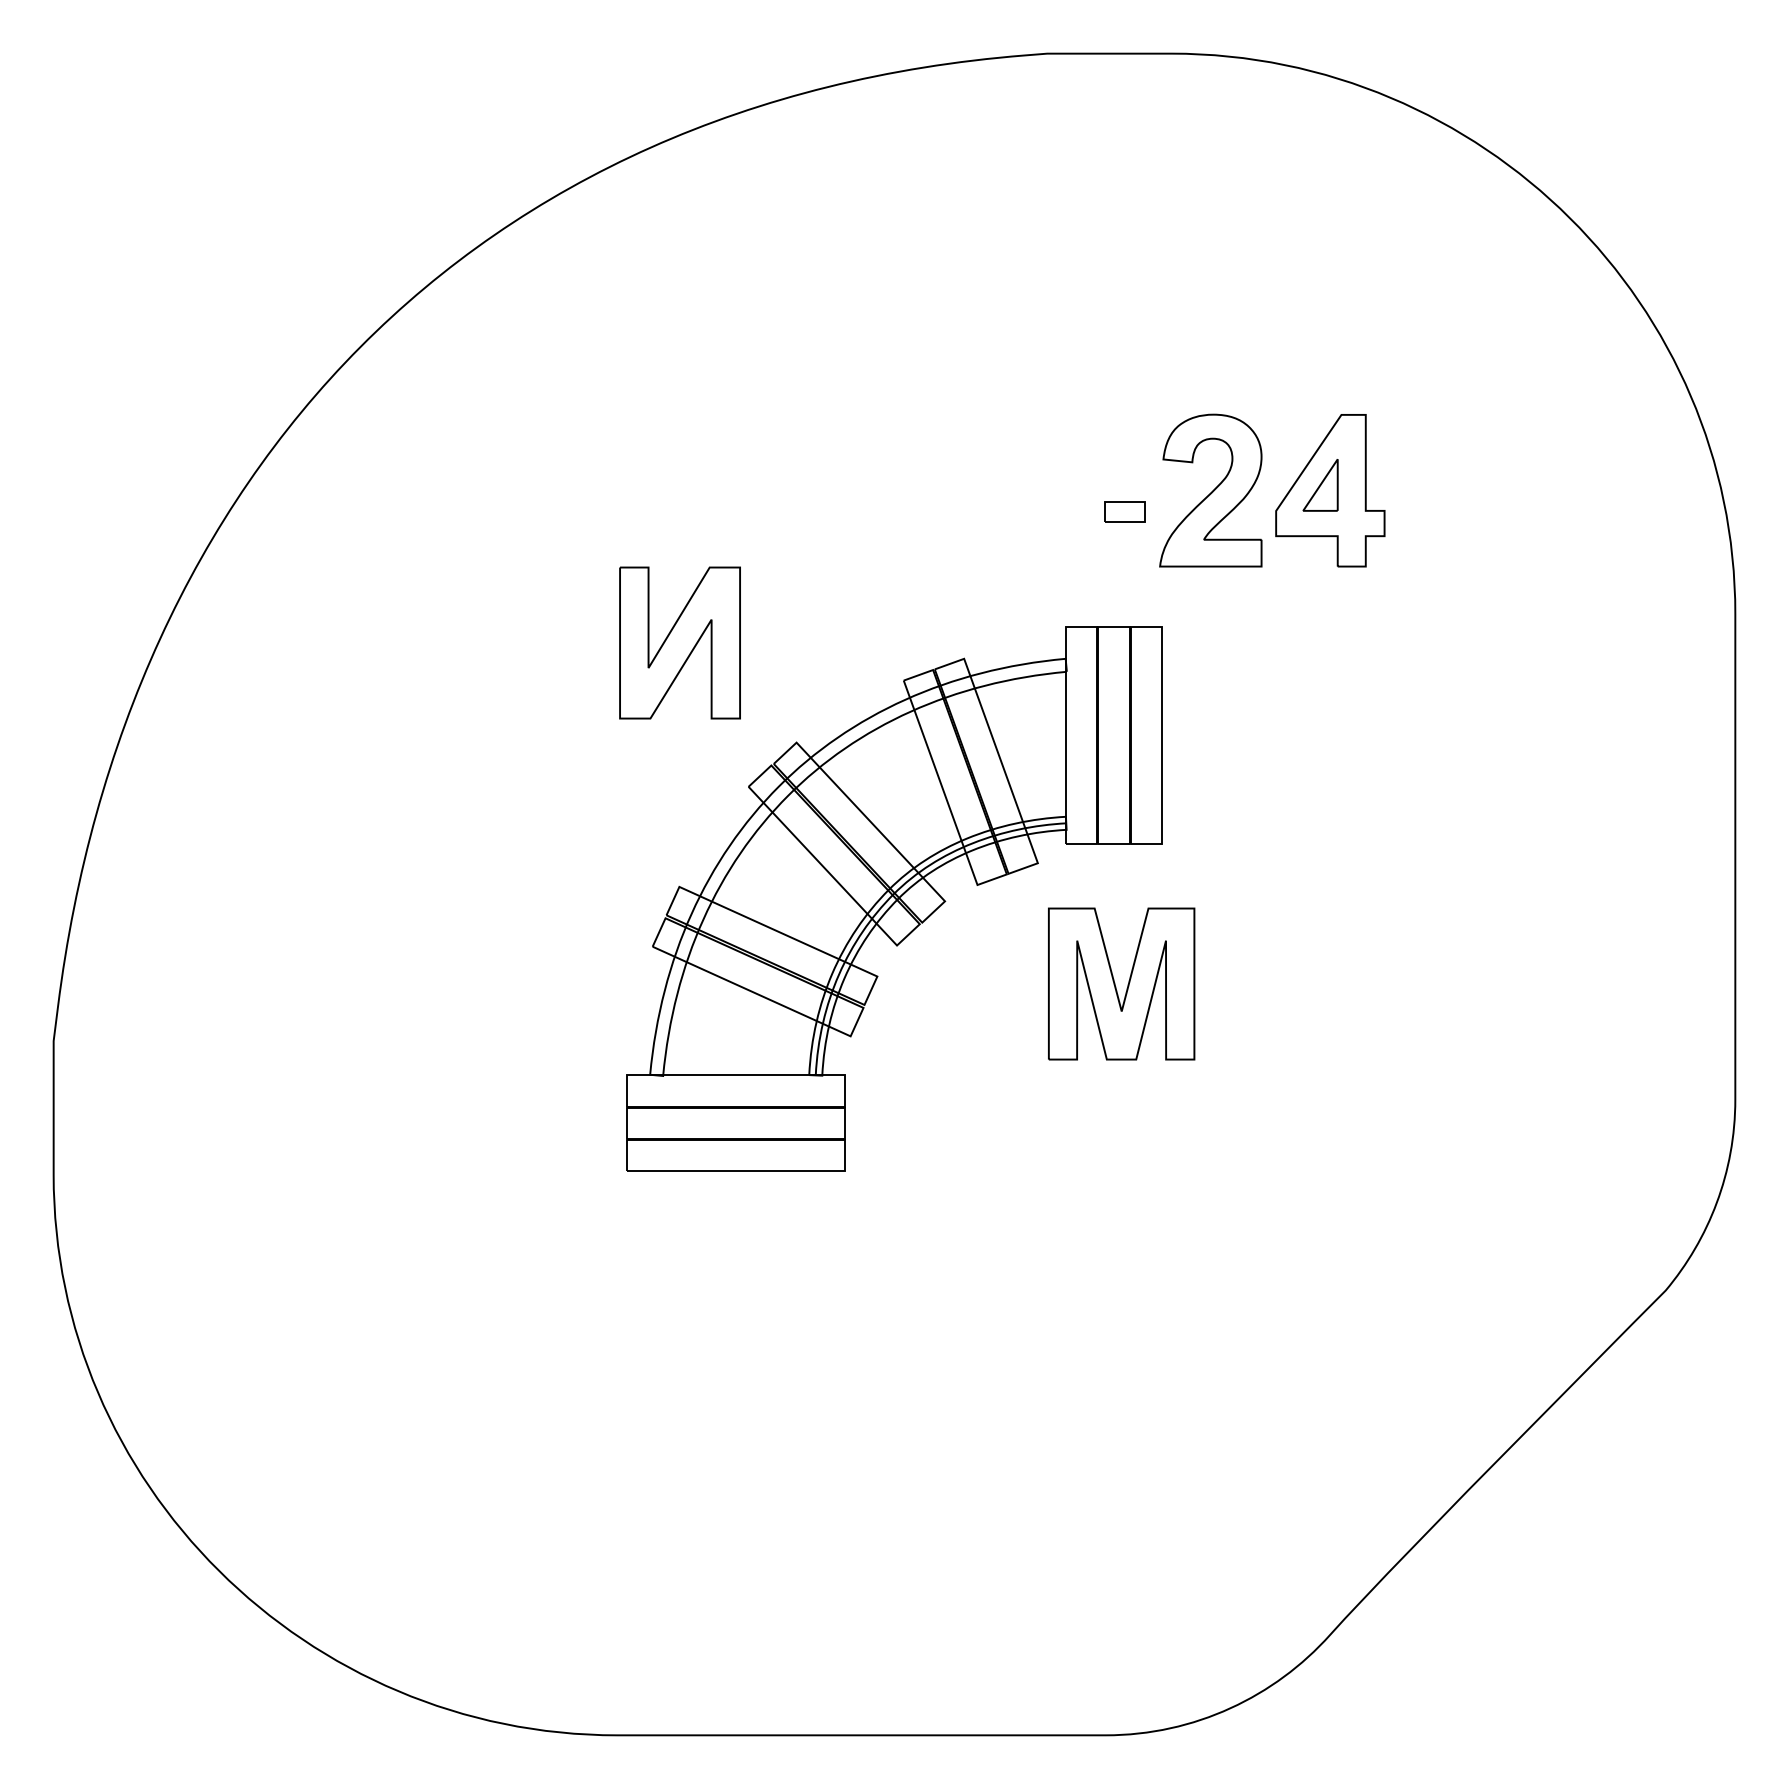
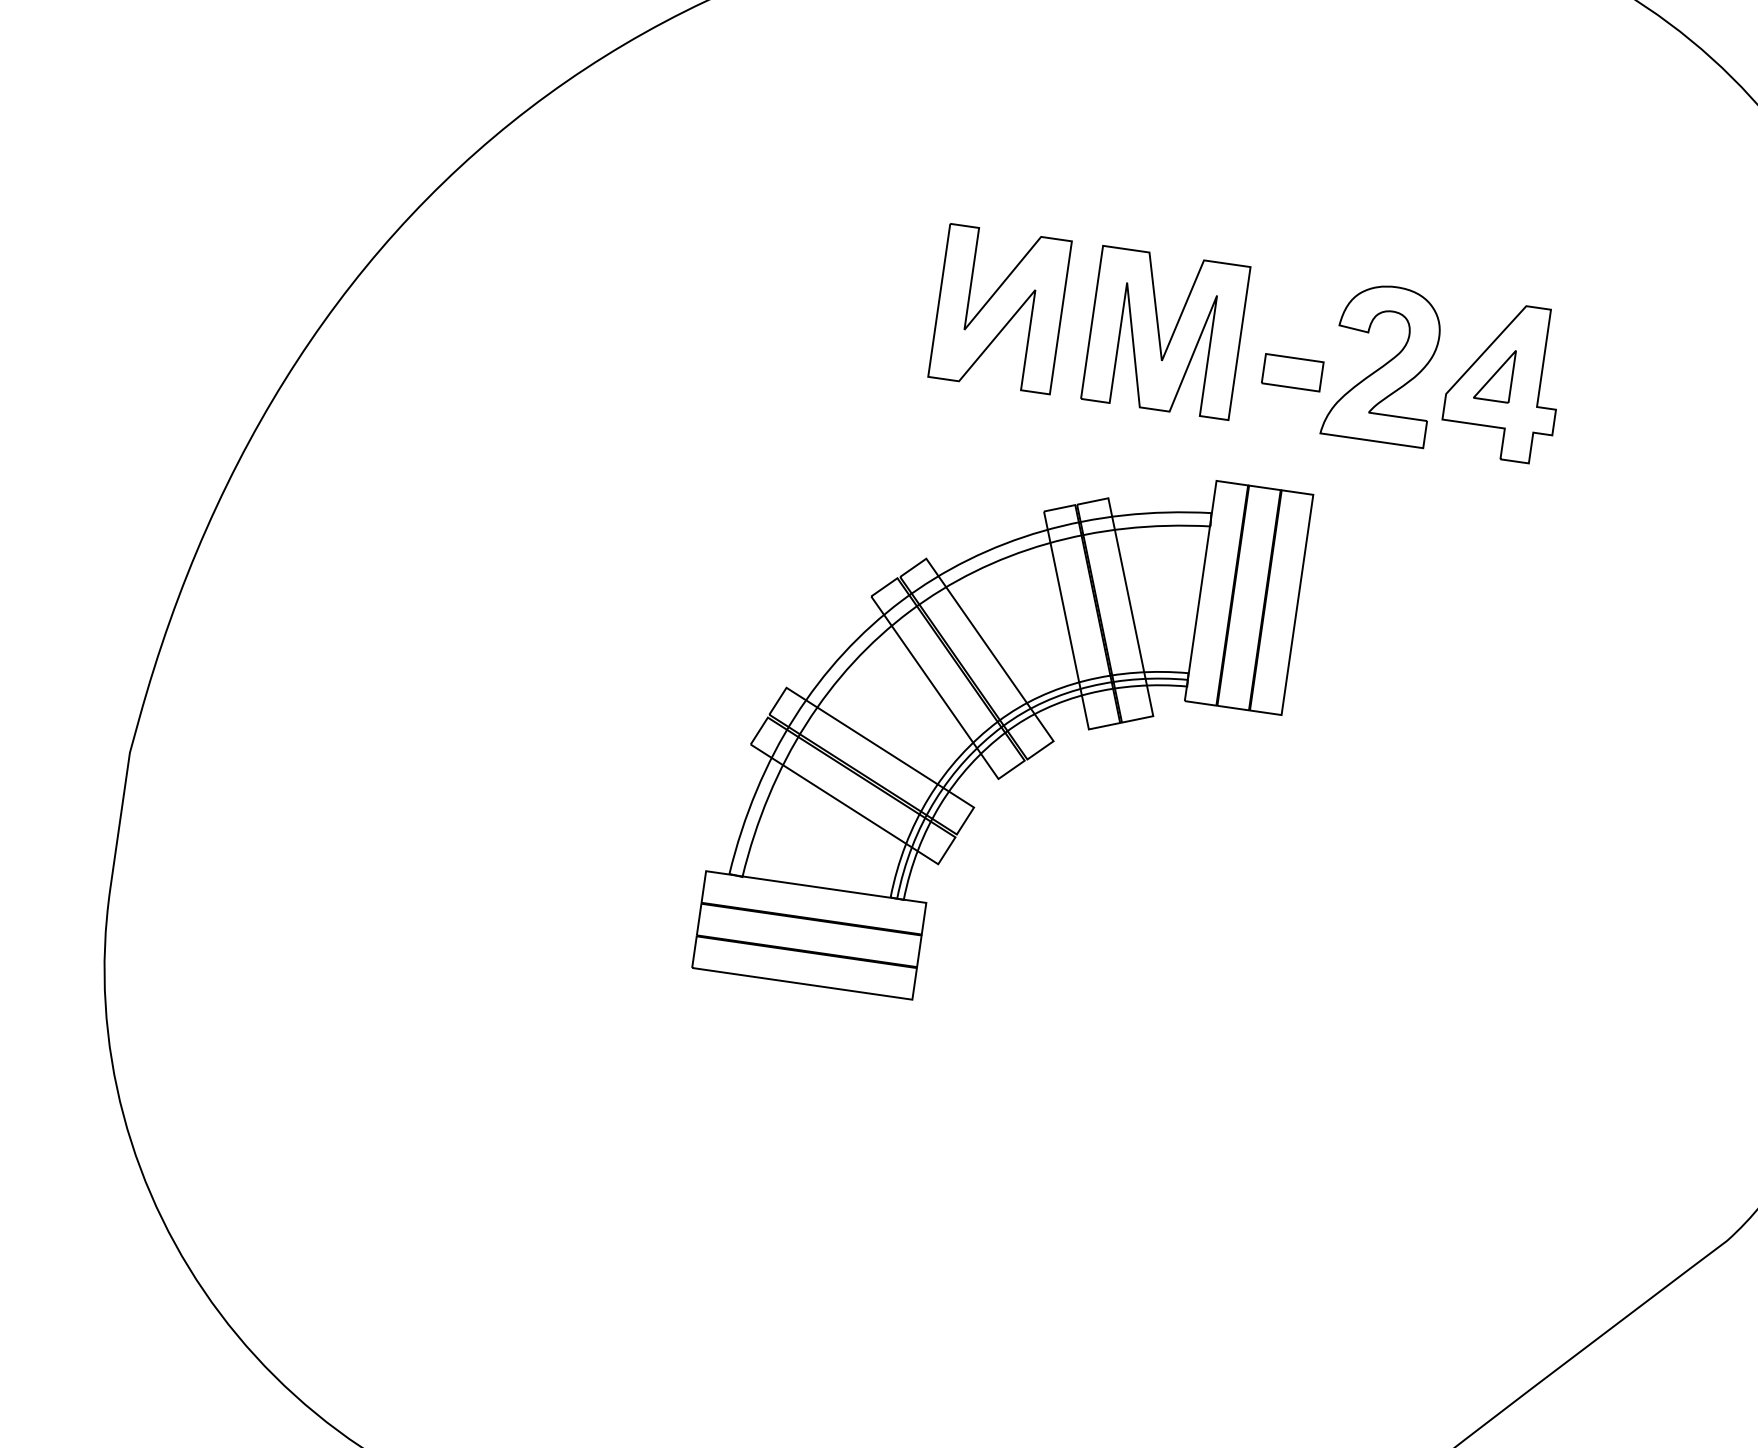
part: (1124, 511) -> (1292, 372), size x1.43
part: (679, 642) -> (999, 308), moved
part: (1121, 983) -> (1165, 332), moved

